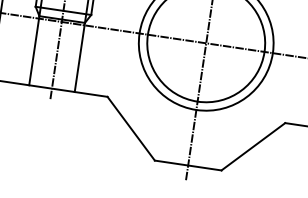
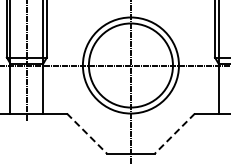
line: (132, 128) -> (87, 133), solid -> dashed
line: (252, 146) -> (174, 133), solid -> dashed

